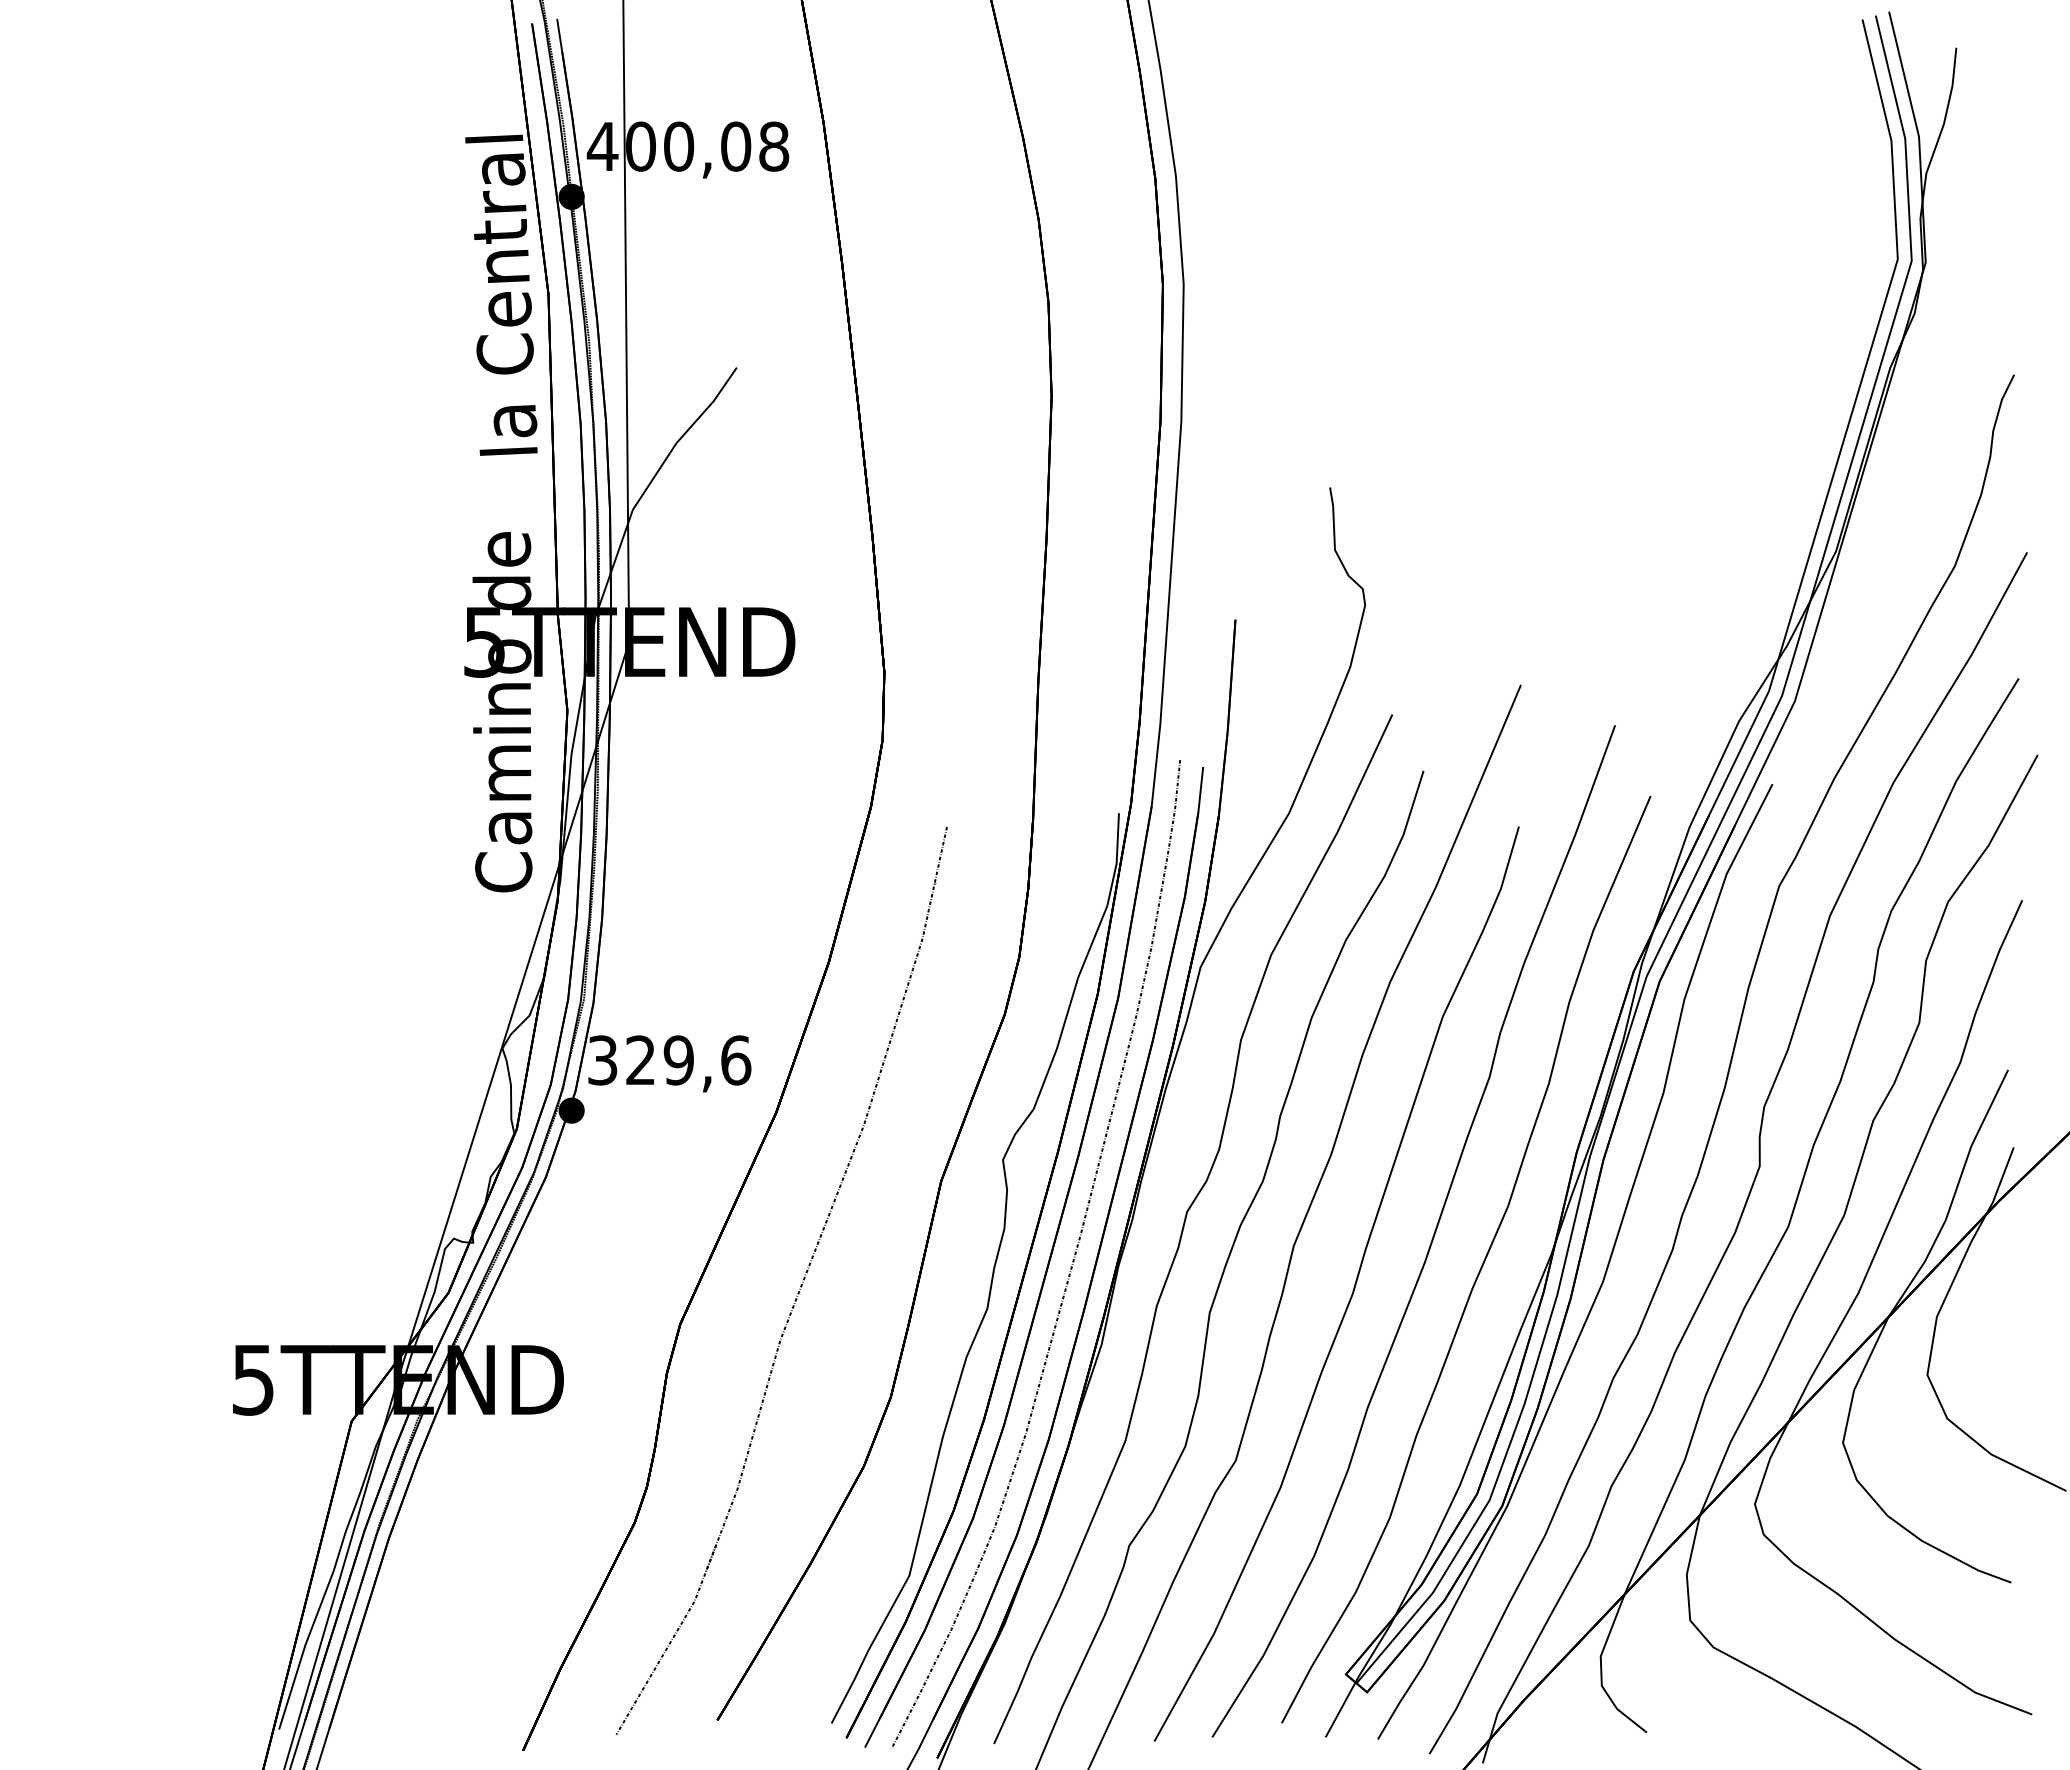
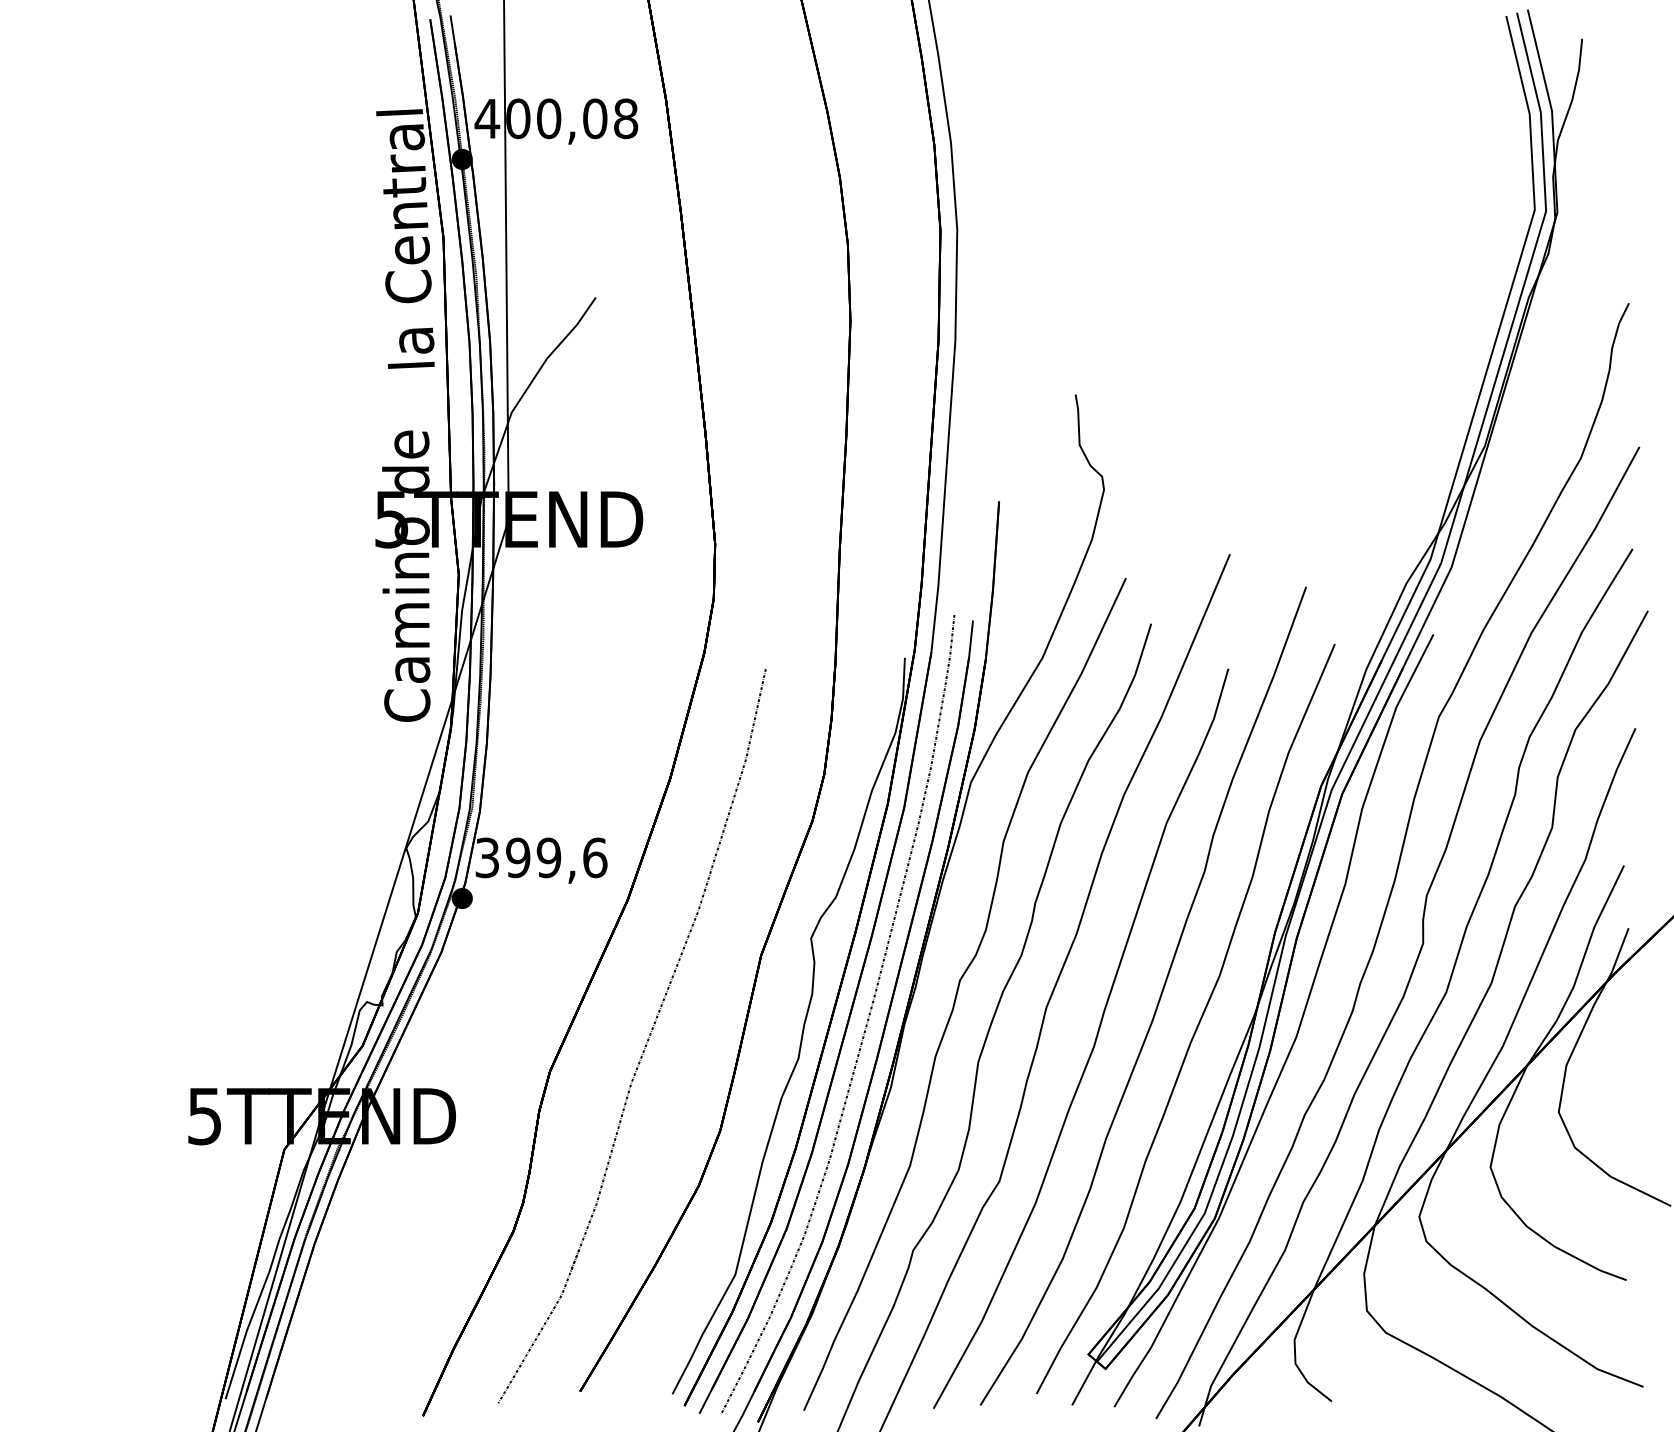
text: (640, 1060) -> (517, 857), 329,6 -> 399,6

